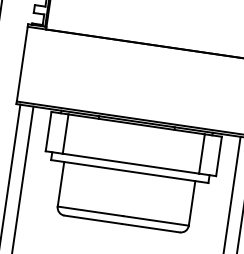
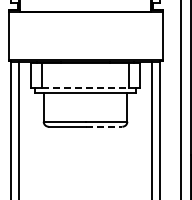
line: (130, 164) -> (85, 88), solid -> dashed
line: (151, 227) -> (104, 126), solid -> dashed

